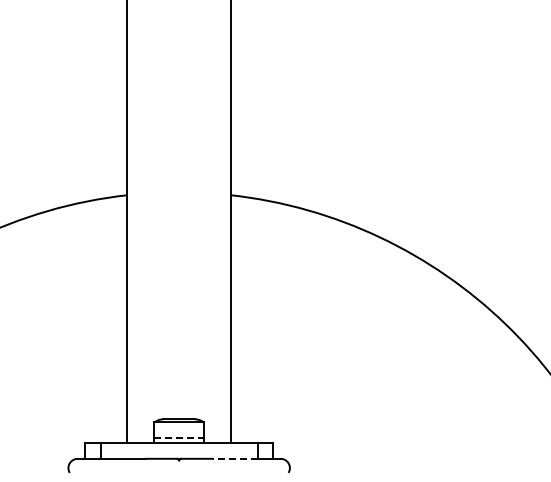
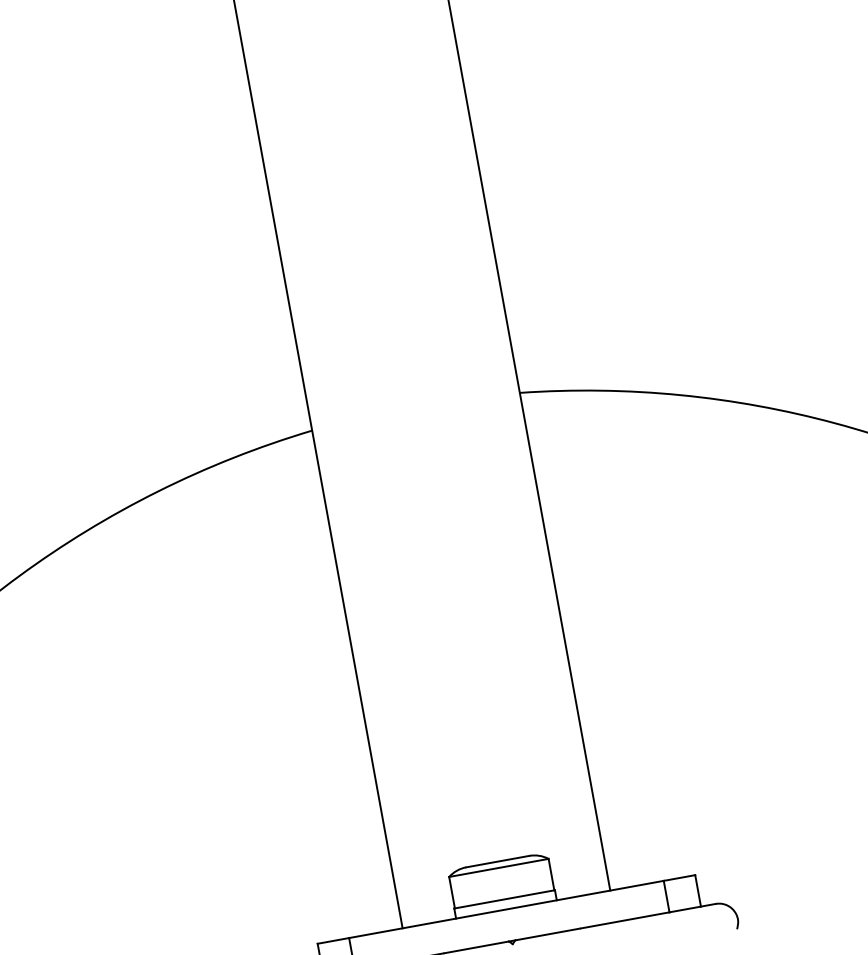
line: (179, 438) -> (505, 900), dashed -> solid
line: (234, 458) -> (623, 920), dashed -> solid

